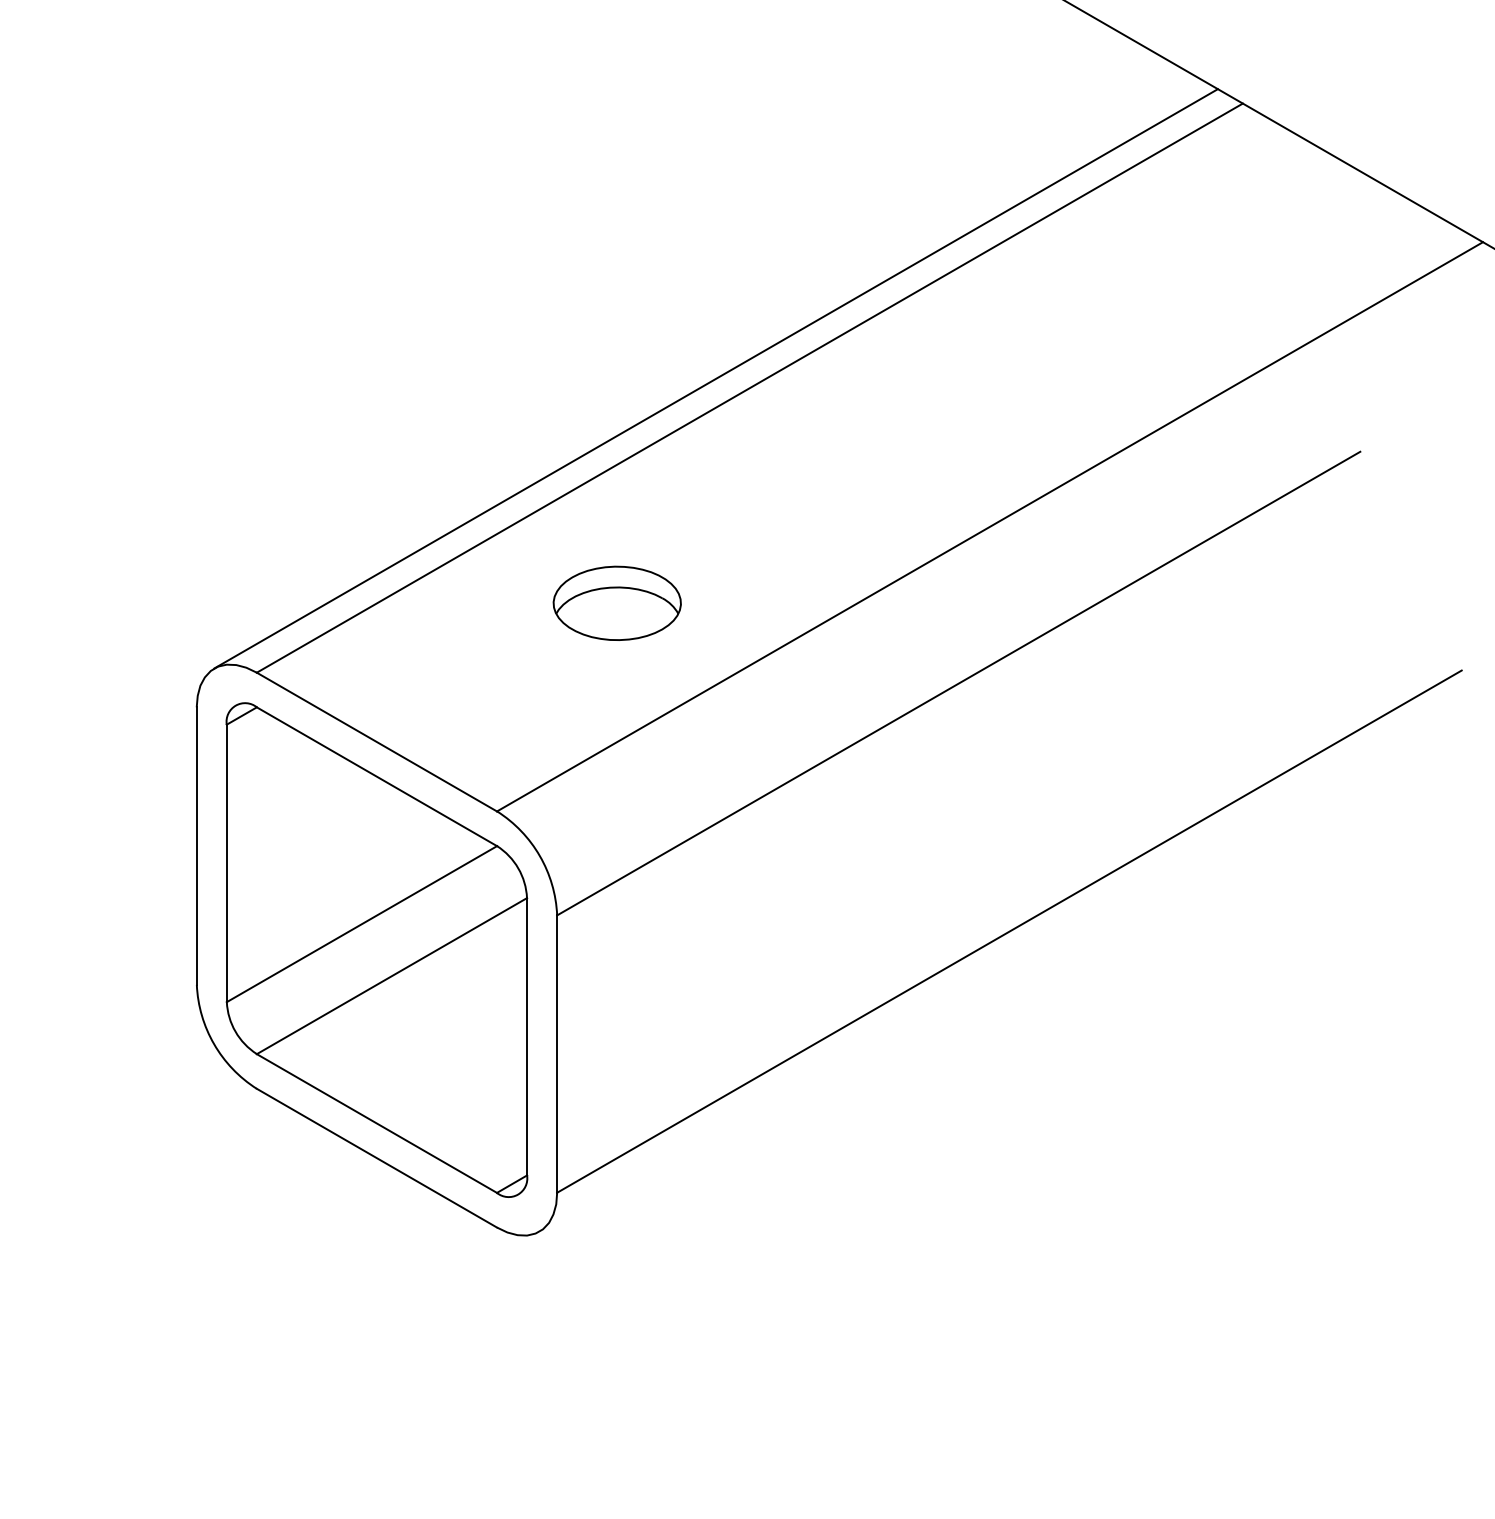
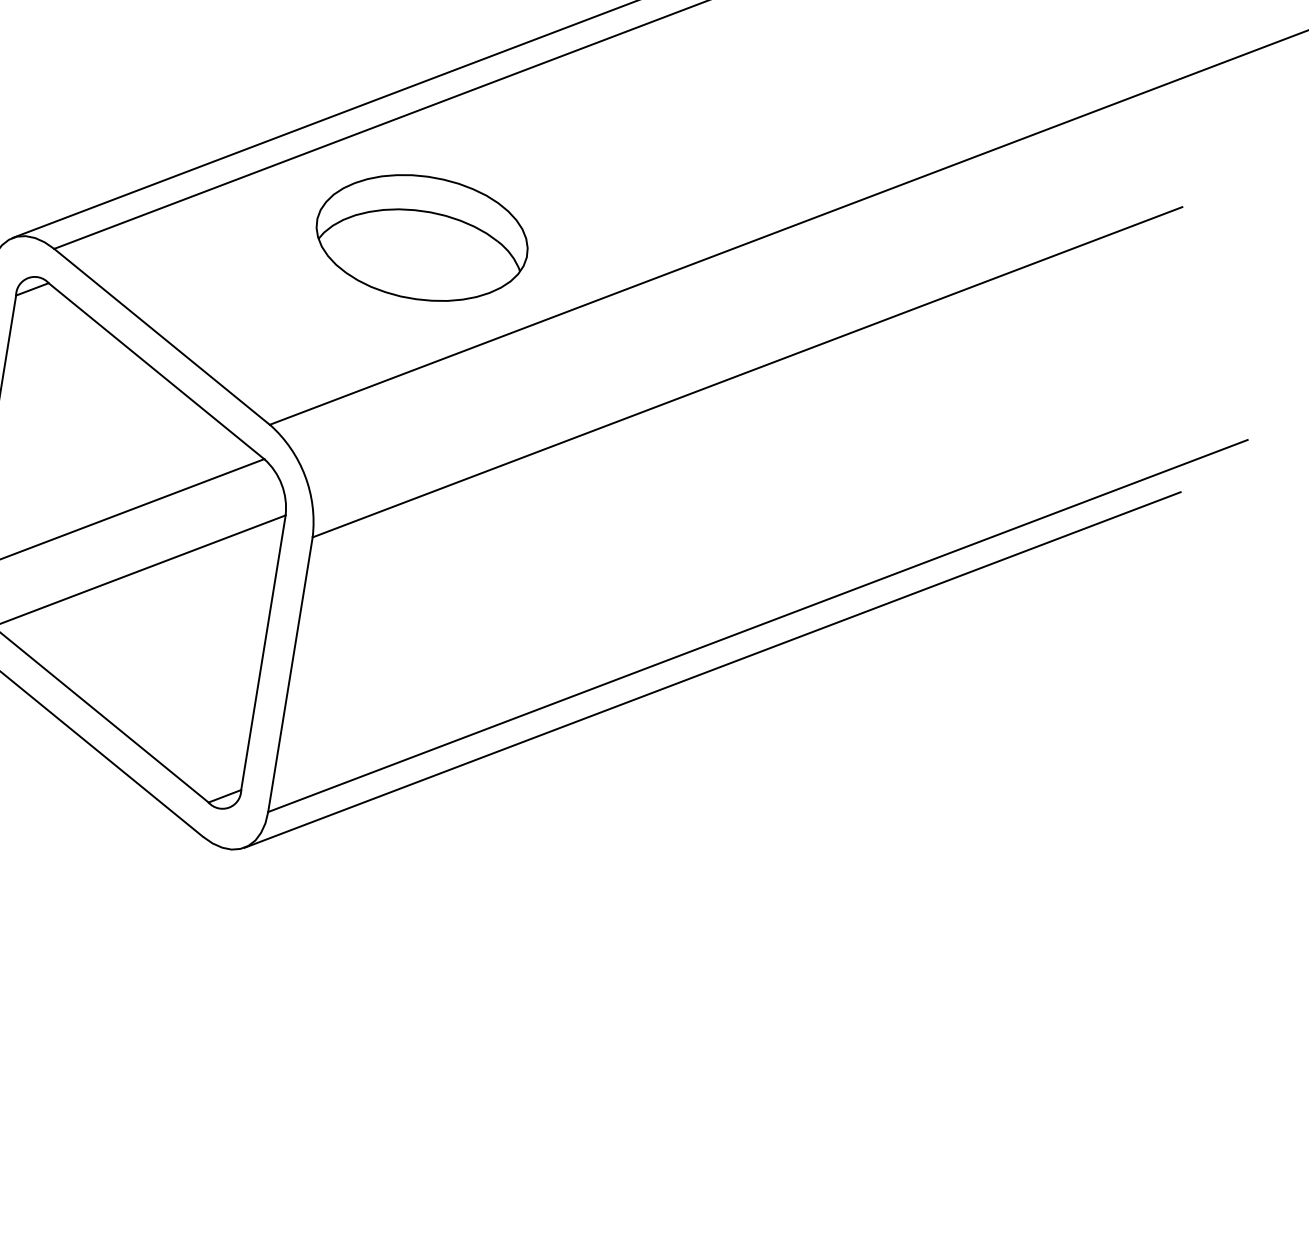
part: (617, 603) -> (422, 238), size x1.67
line: (971, 981) -> (712, 669), added

